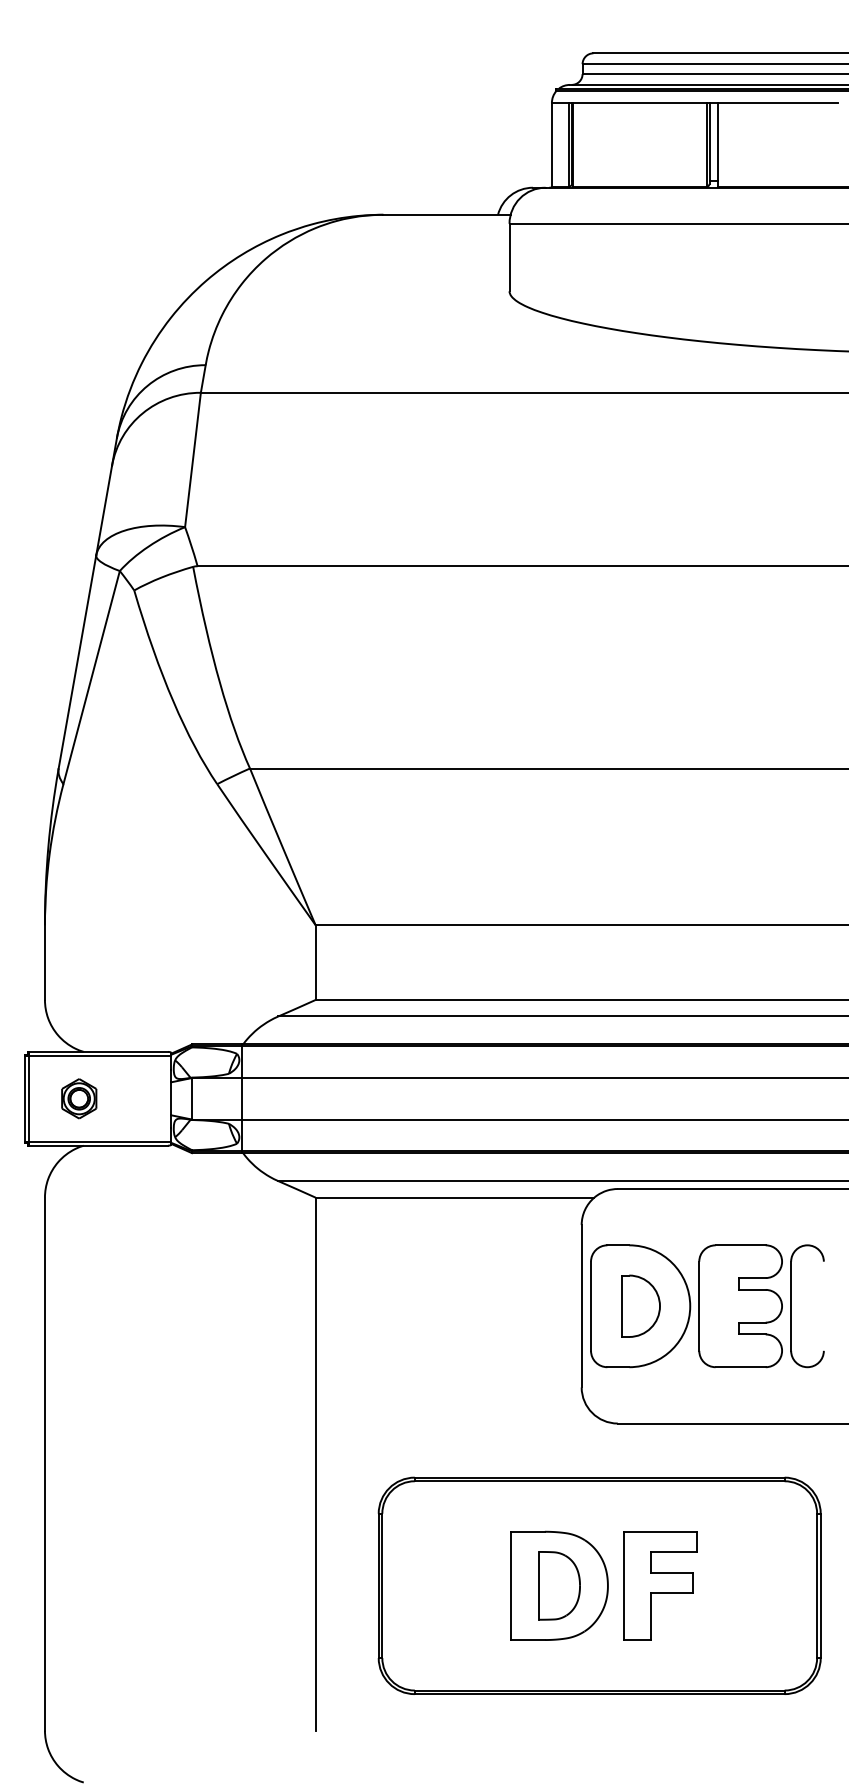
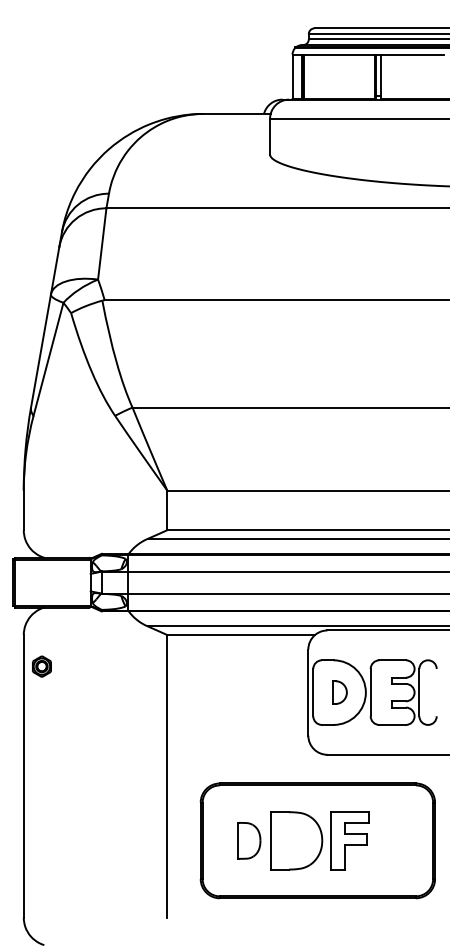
part: (78, 1098) -> (41, 666), moved
part: (640, 1306) -> (339, 692), size x0.7
part: (559, 1585) -> (249, 840), moved

